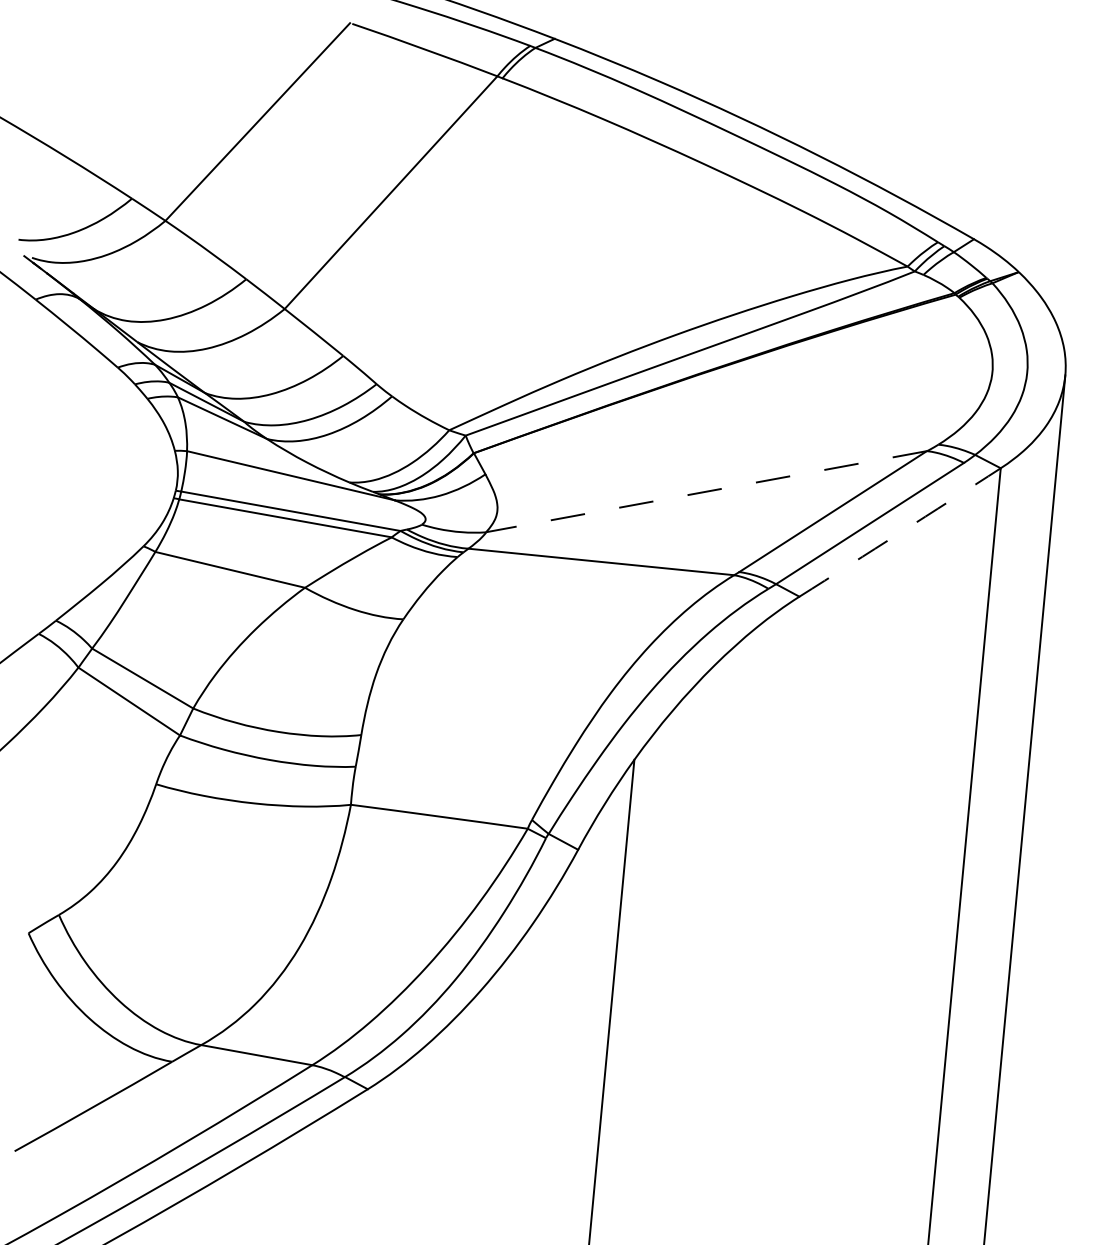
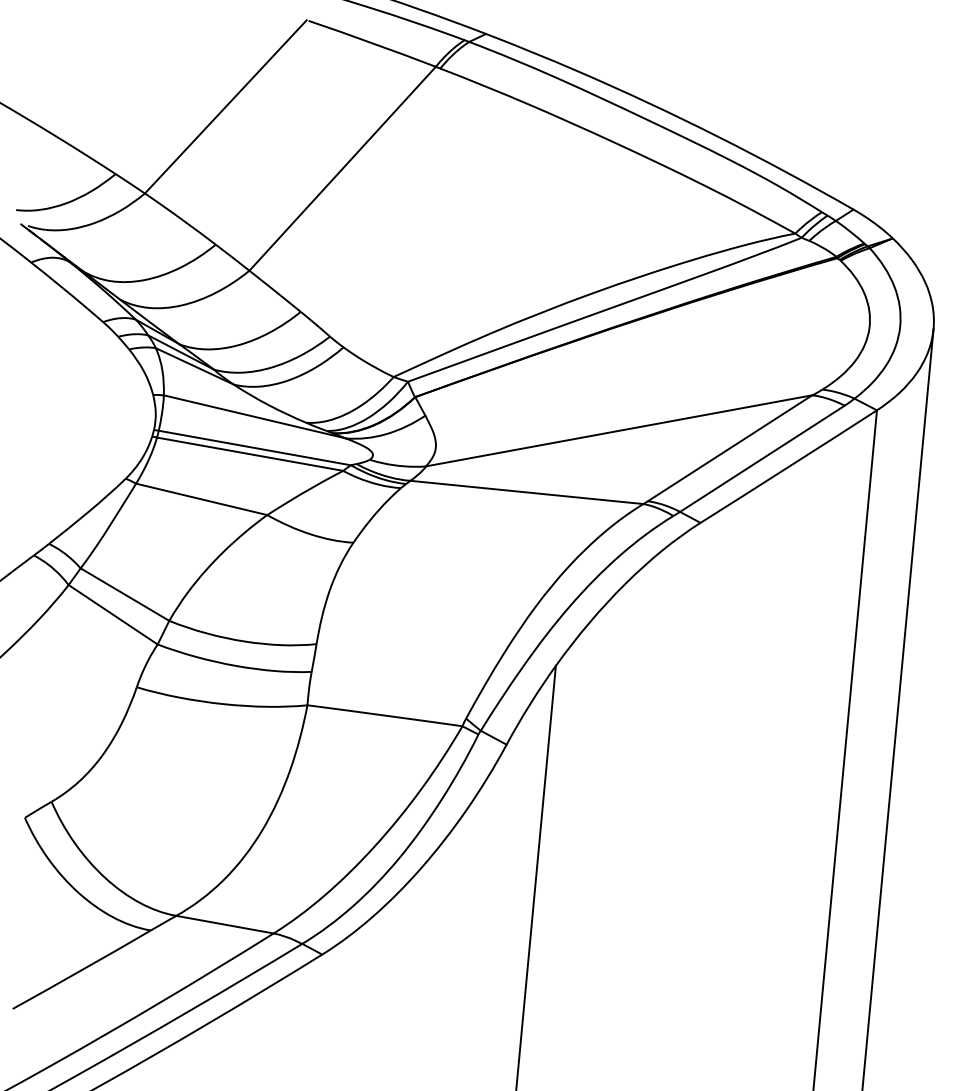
line: (706, 491) -> (619, 430), dashed -> solid
arc: (900, 532) -> (789, 466), dashed -> solid

